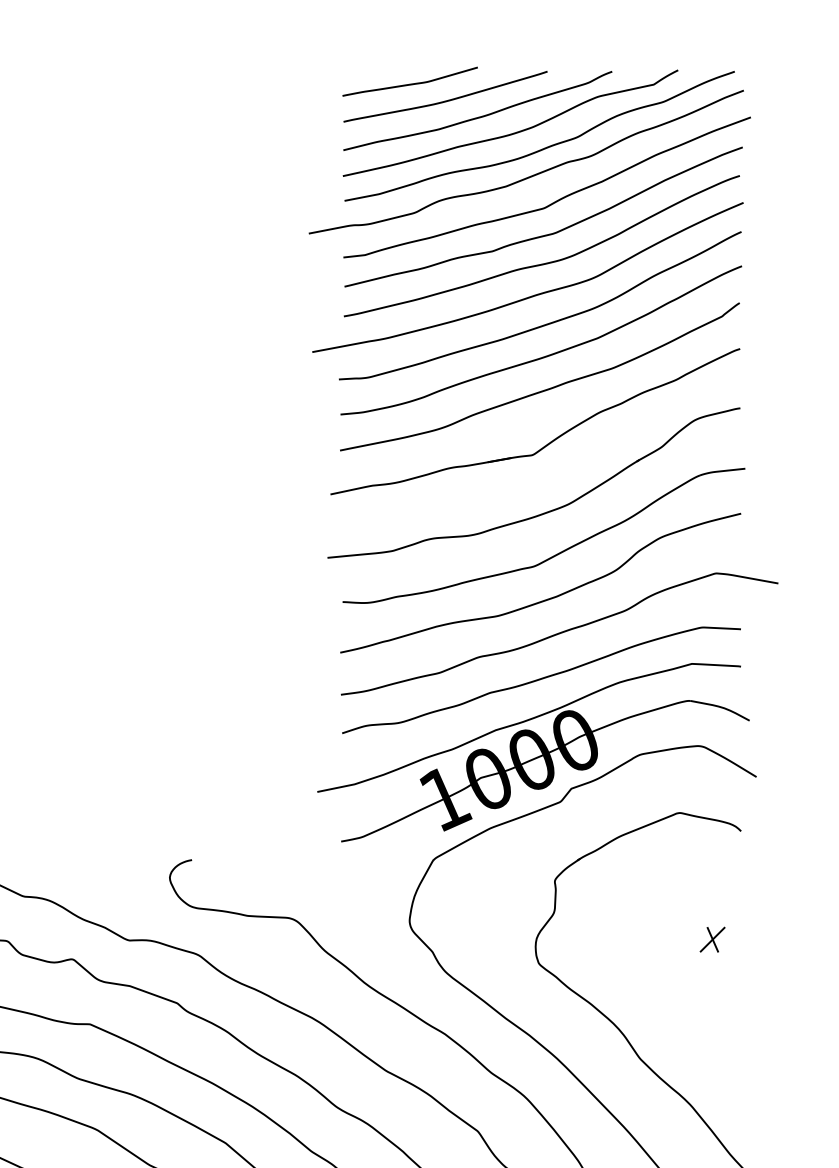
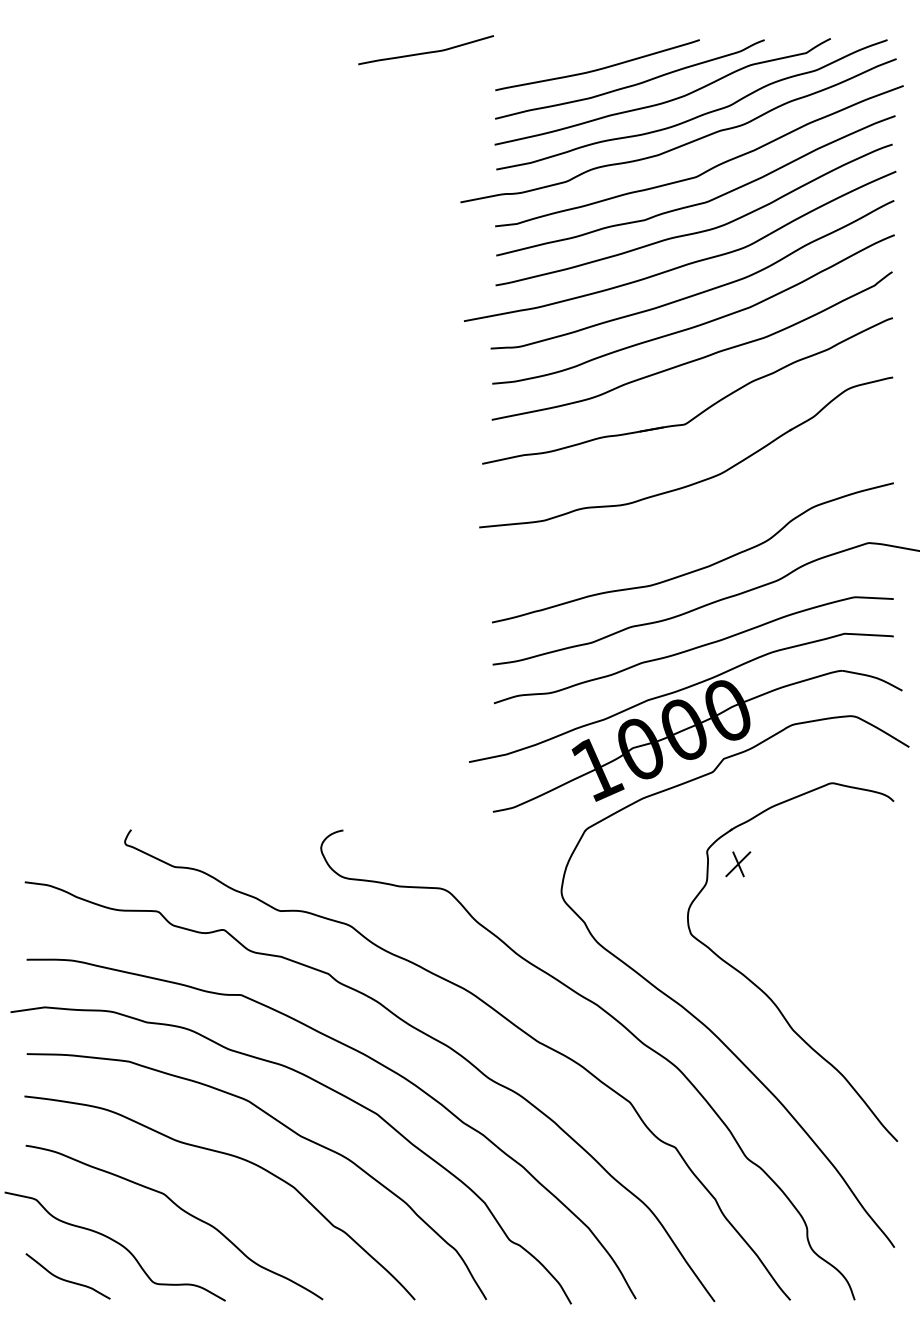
curve: (409, 84) -> (425, 52), moved
part: (554, 554) -> (706, 524), removed
part: (712, 939) -> (738, 864), moved

